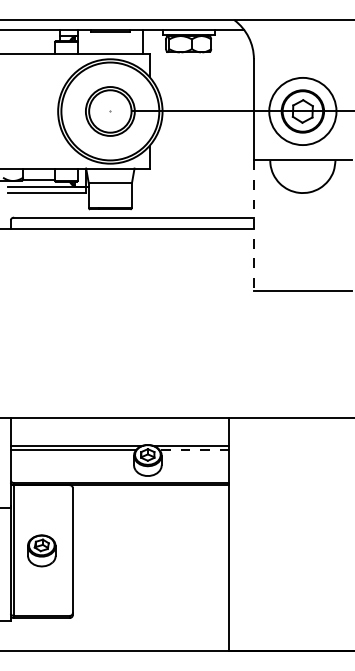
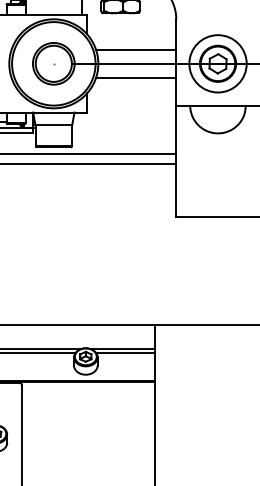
line: (206, 95) -> (135, 50), added
line: (206, 127) -> (135, 77), added
line: (253, 226) -> (175, 161), dashed -> solid
line: (194, 450) -> (125, 352), dashed -> solid

